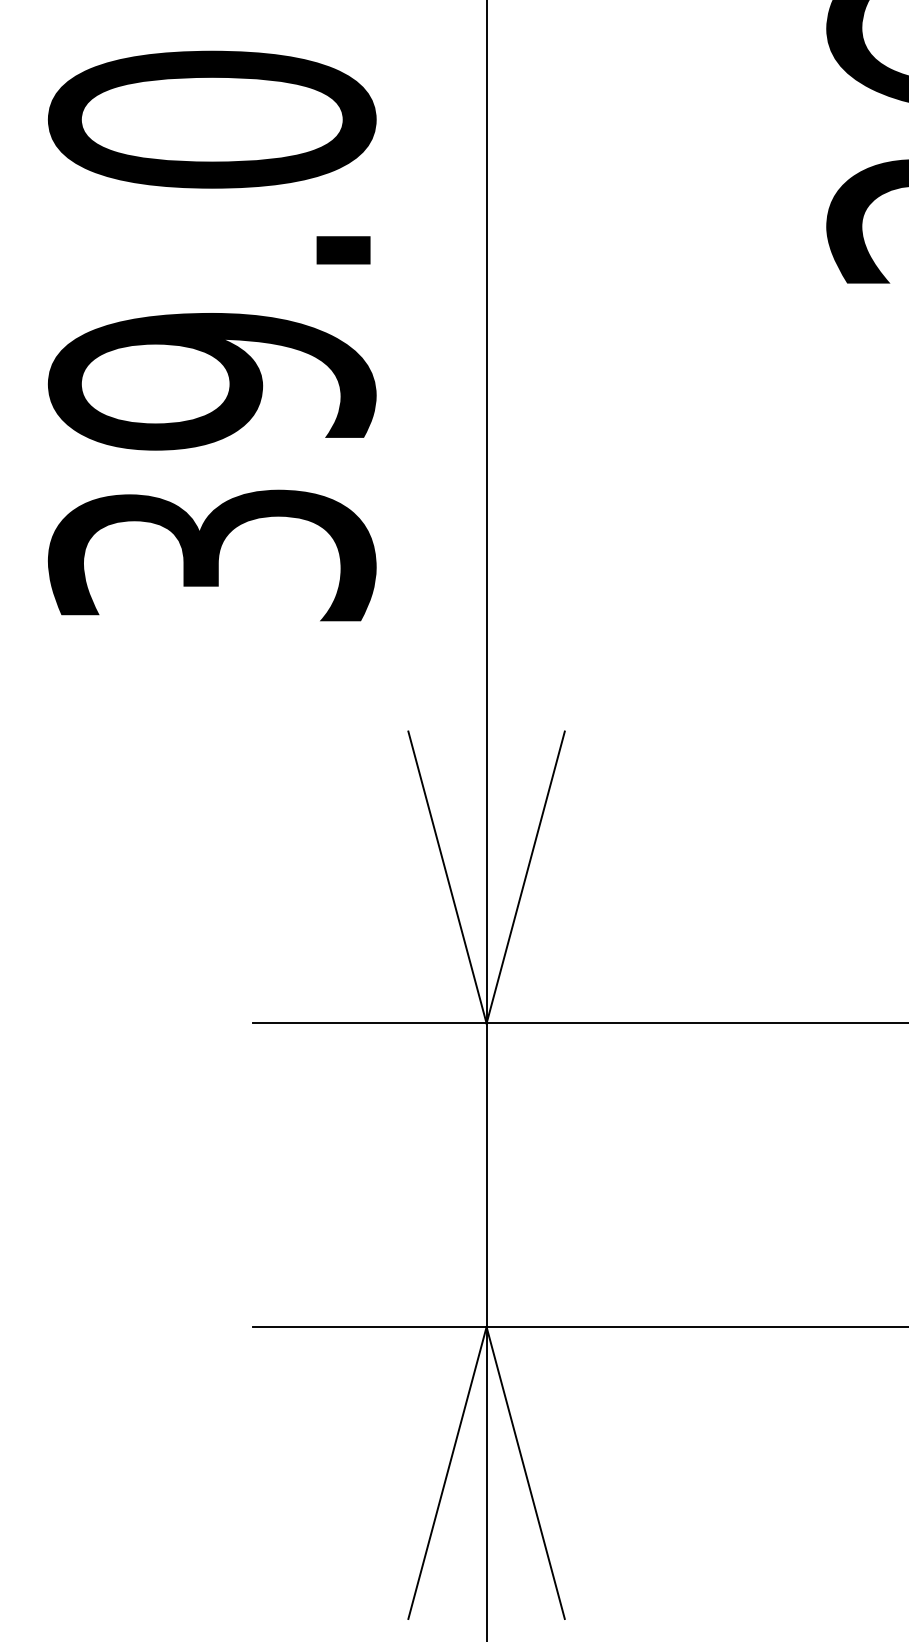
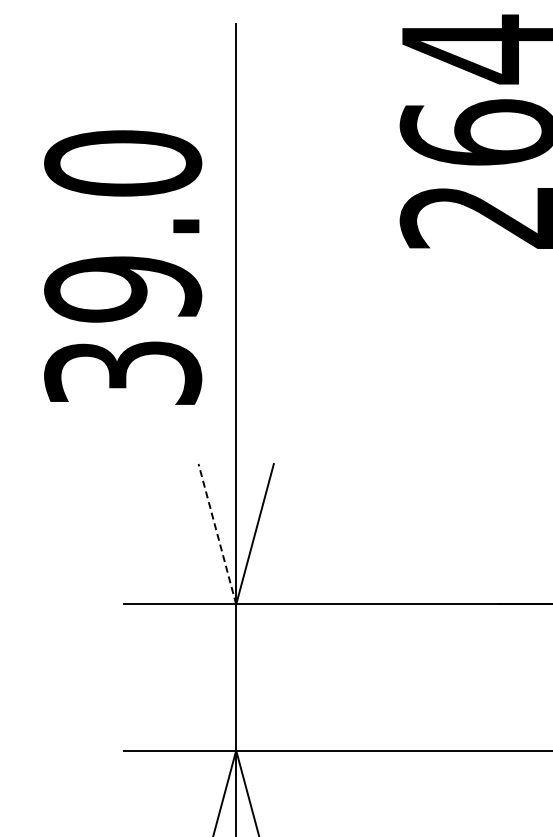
text: (212, 335) -> (123, 267), moved
line: (447, 878) -> (217, 534), solid -> dashed

